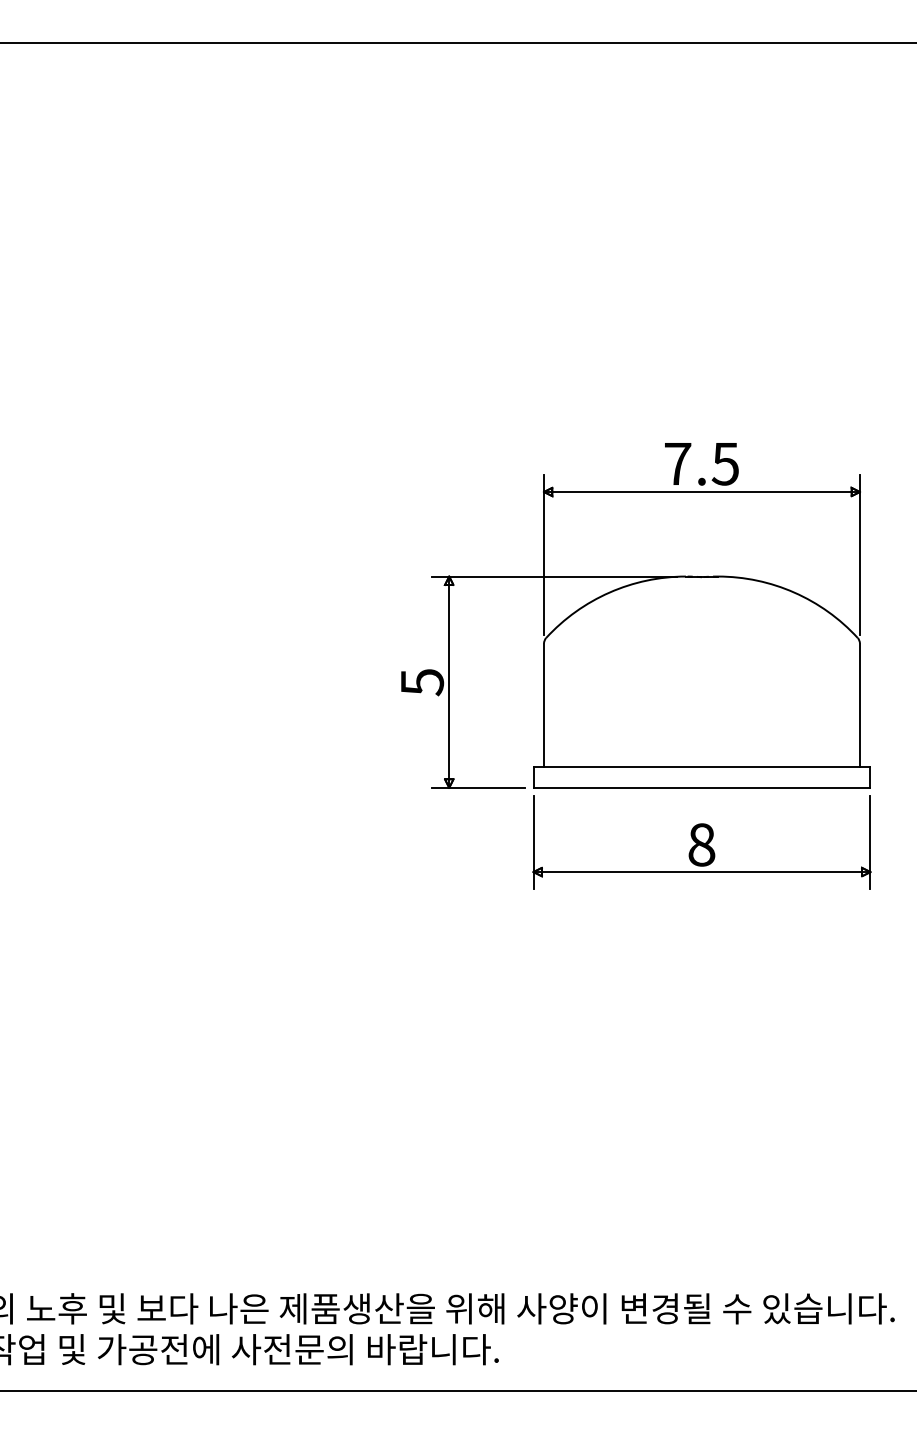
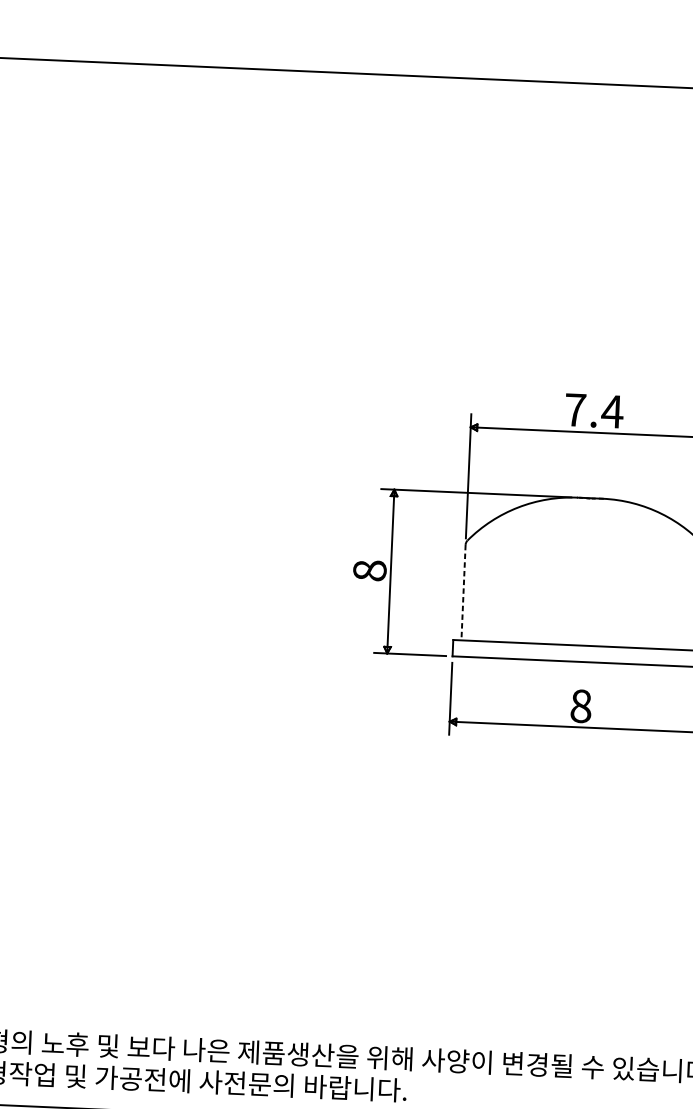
text: (725, 464) -> (612, 412), 7.5 -> 7.4
text: (422, 682) -> (370, 570), 5 -> 8
line: (544, 705) -> (463, 592), solid -> dashed

